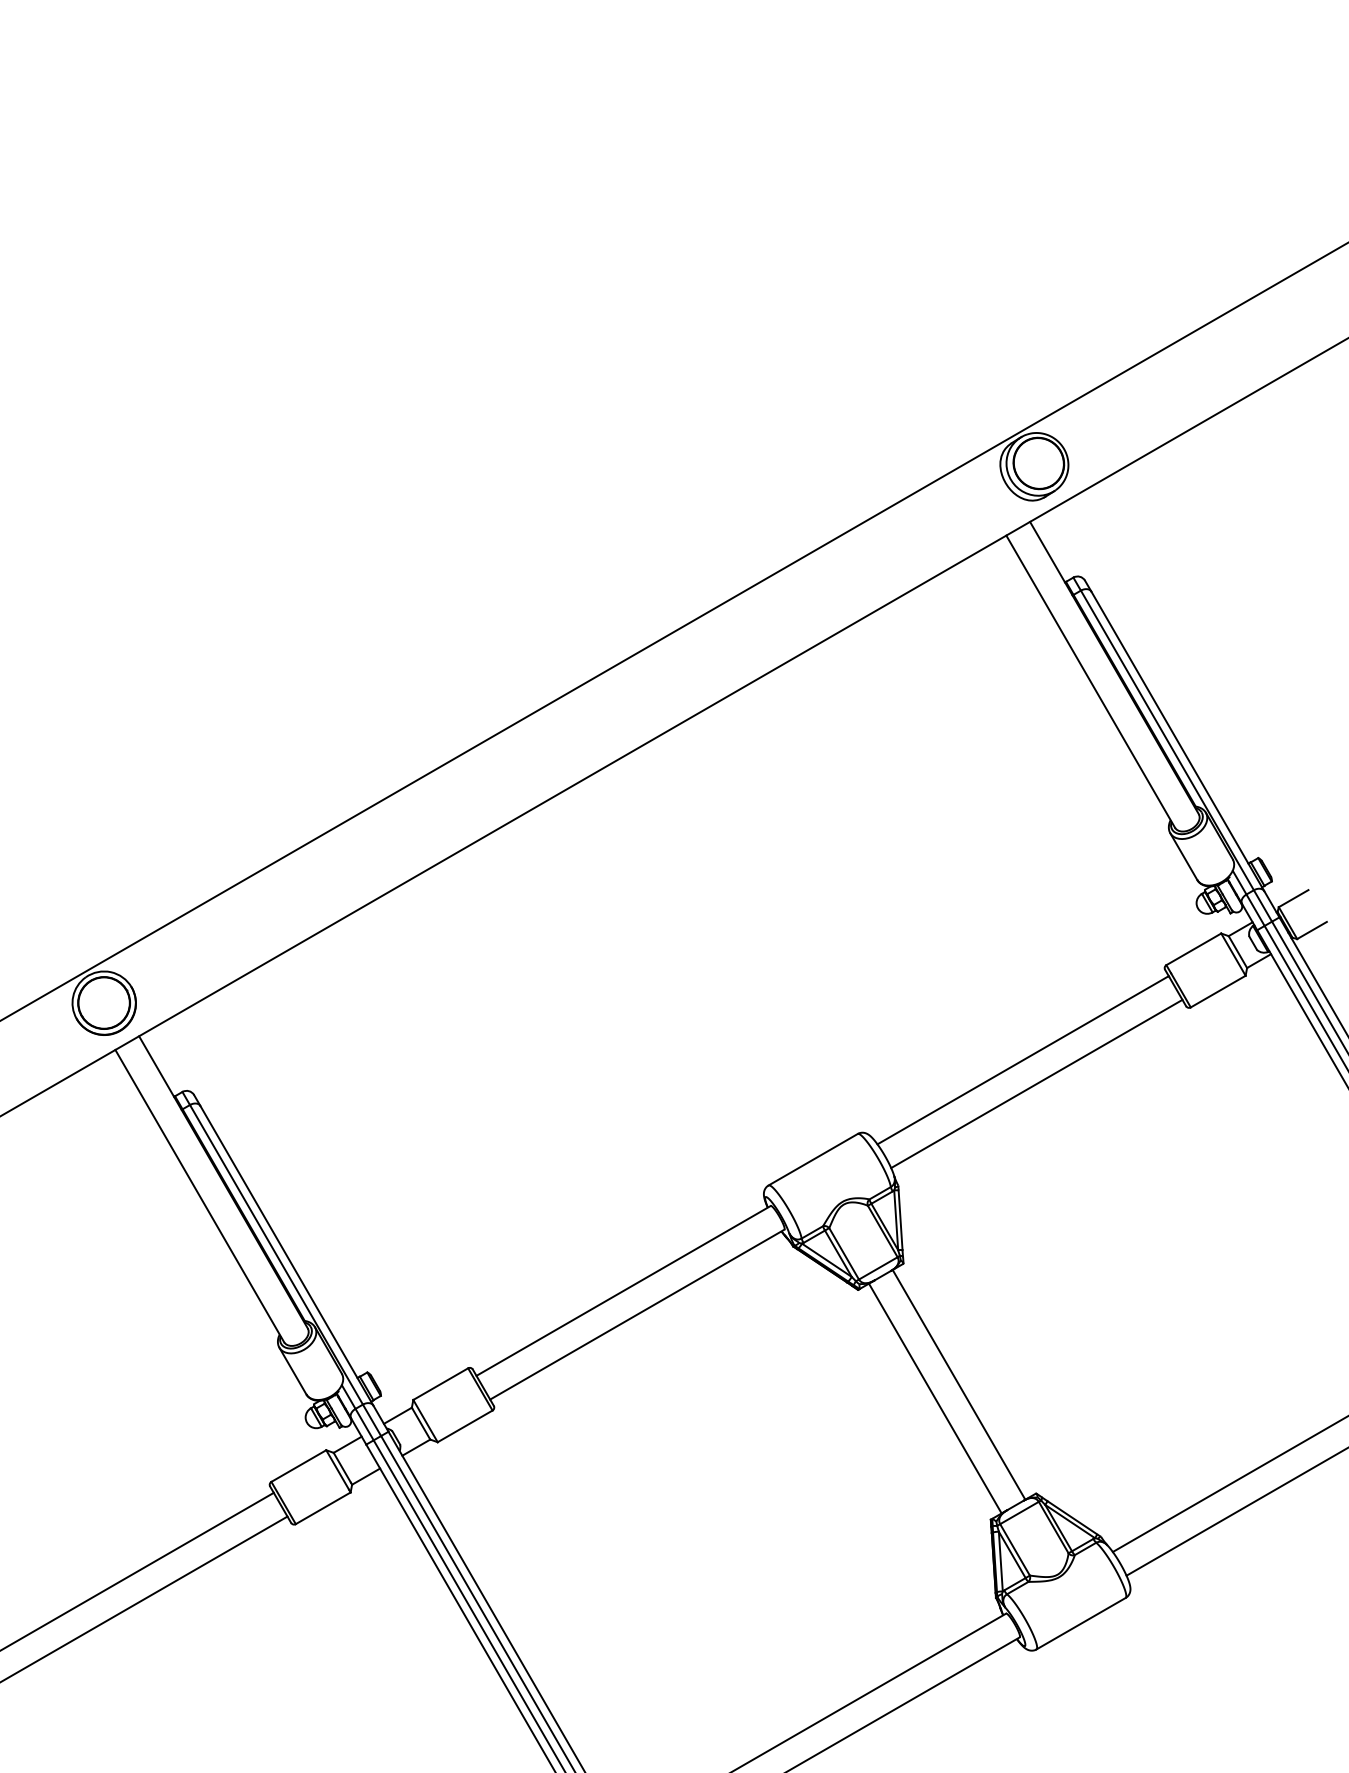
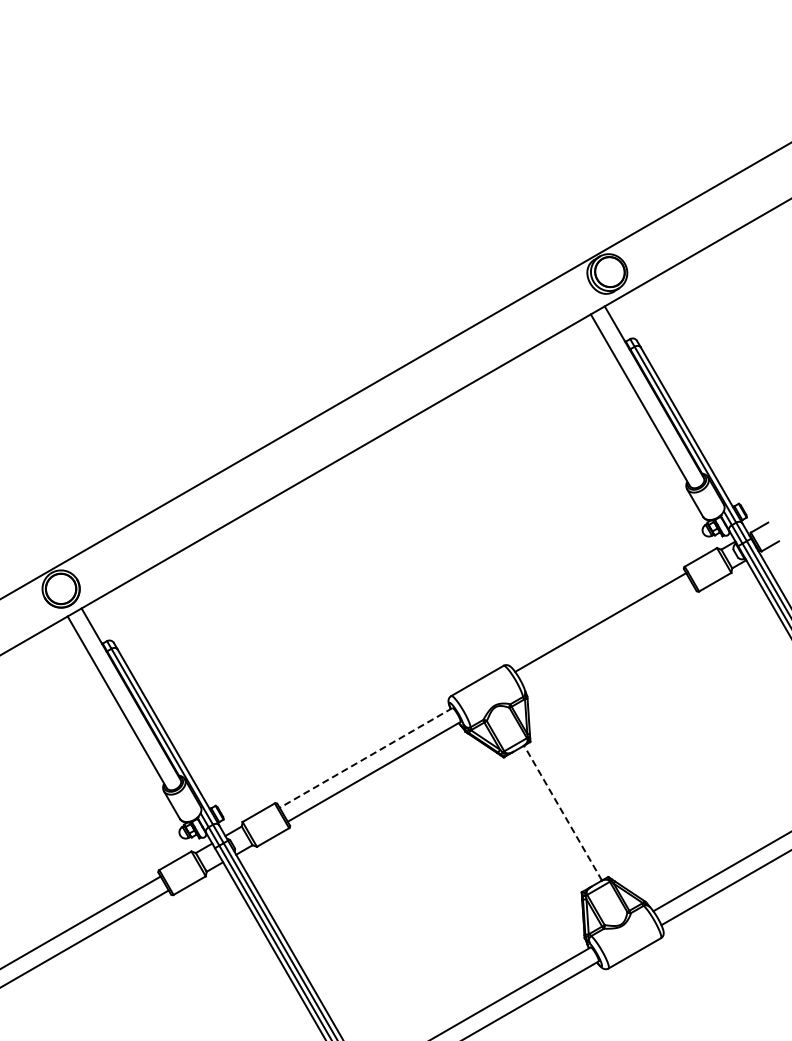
line: (1036, 1084) -> (608, 636), removed
line: (624, 1290) -> (366, 757), solid -> dashed
line: (959, 1385) -> (563, 813), solid -> dashed
line: (935, 1397) -> (549, 820), removed

